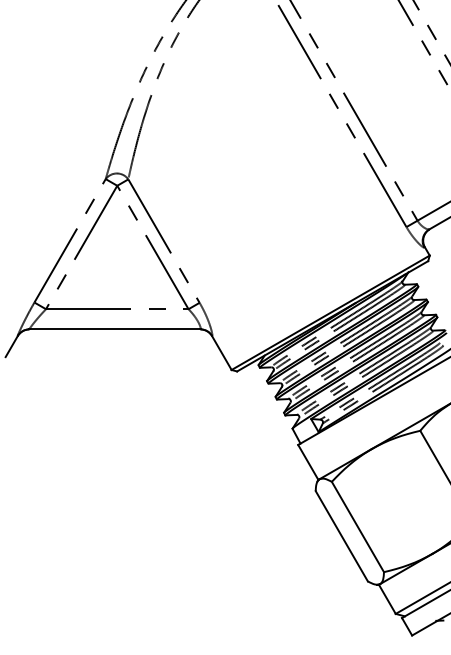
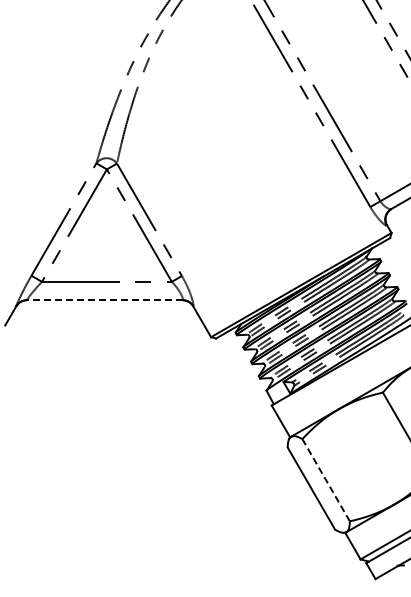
line: (114, 329) -> (104, 300), solid -> dashed
line: (358, 527) -> (326, 480), solid -> dashed

